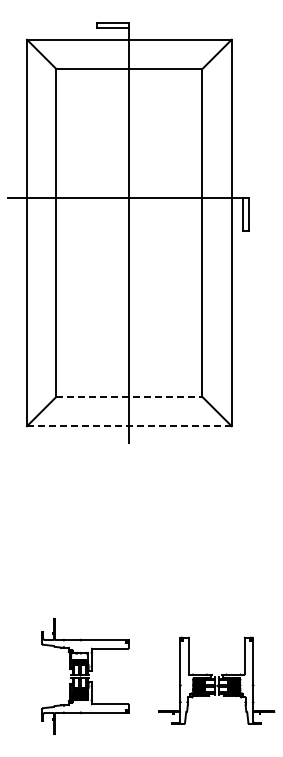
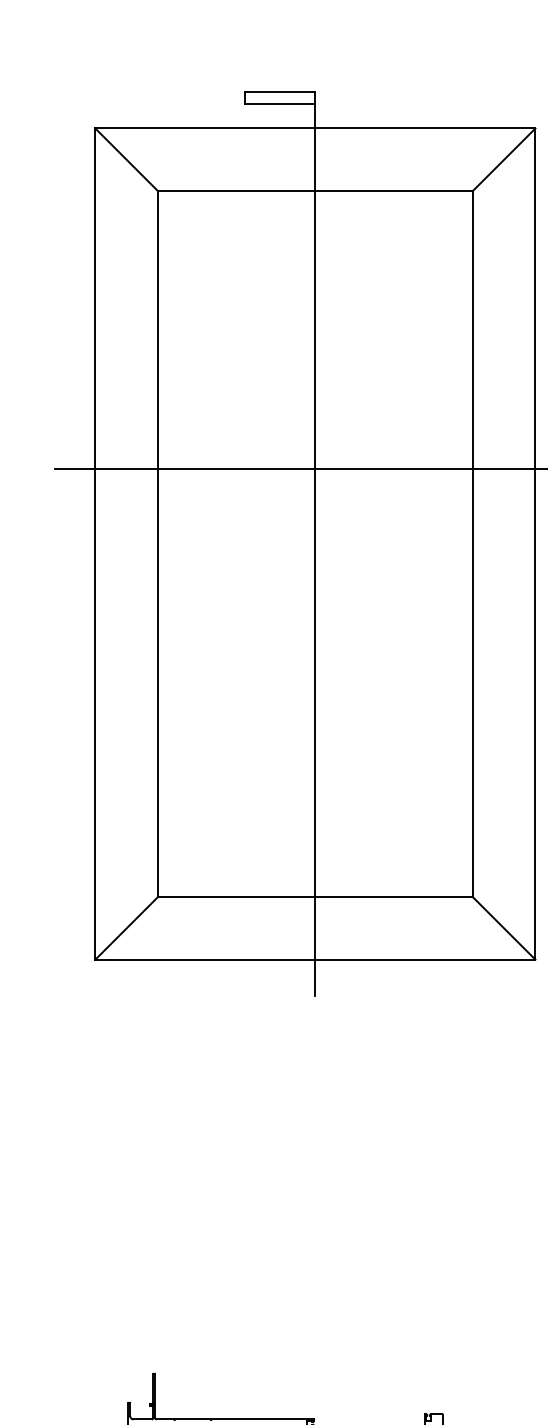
line: (129, 396) -> (315, 895), dashed -> solid
line: (129, 426) -> (315, 960), dashed -> solid

